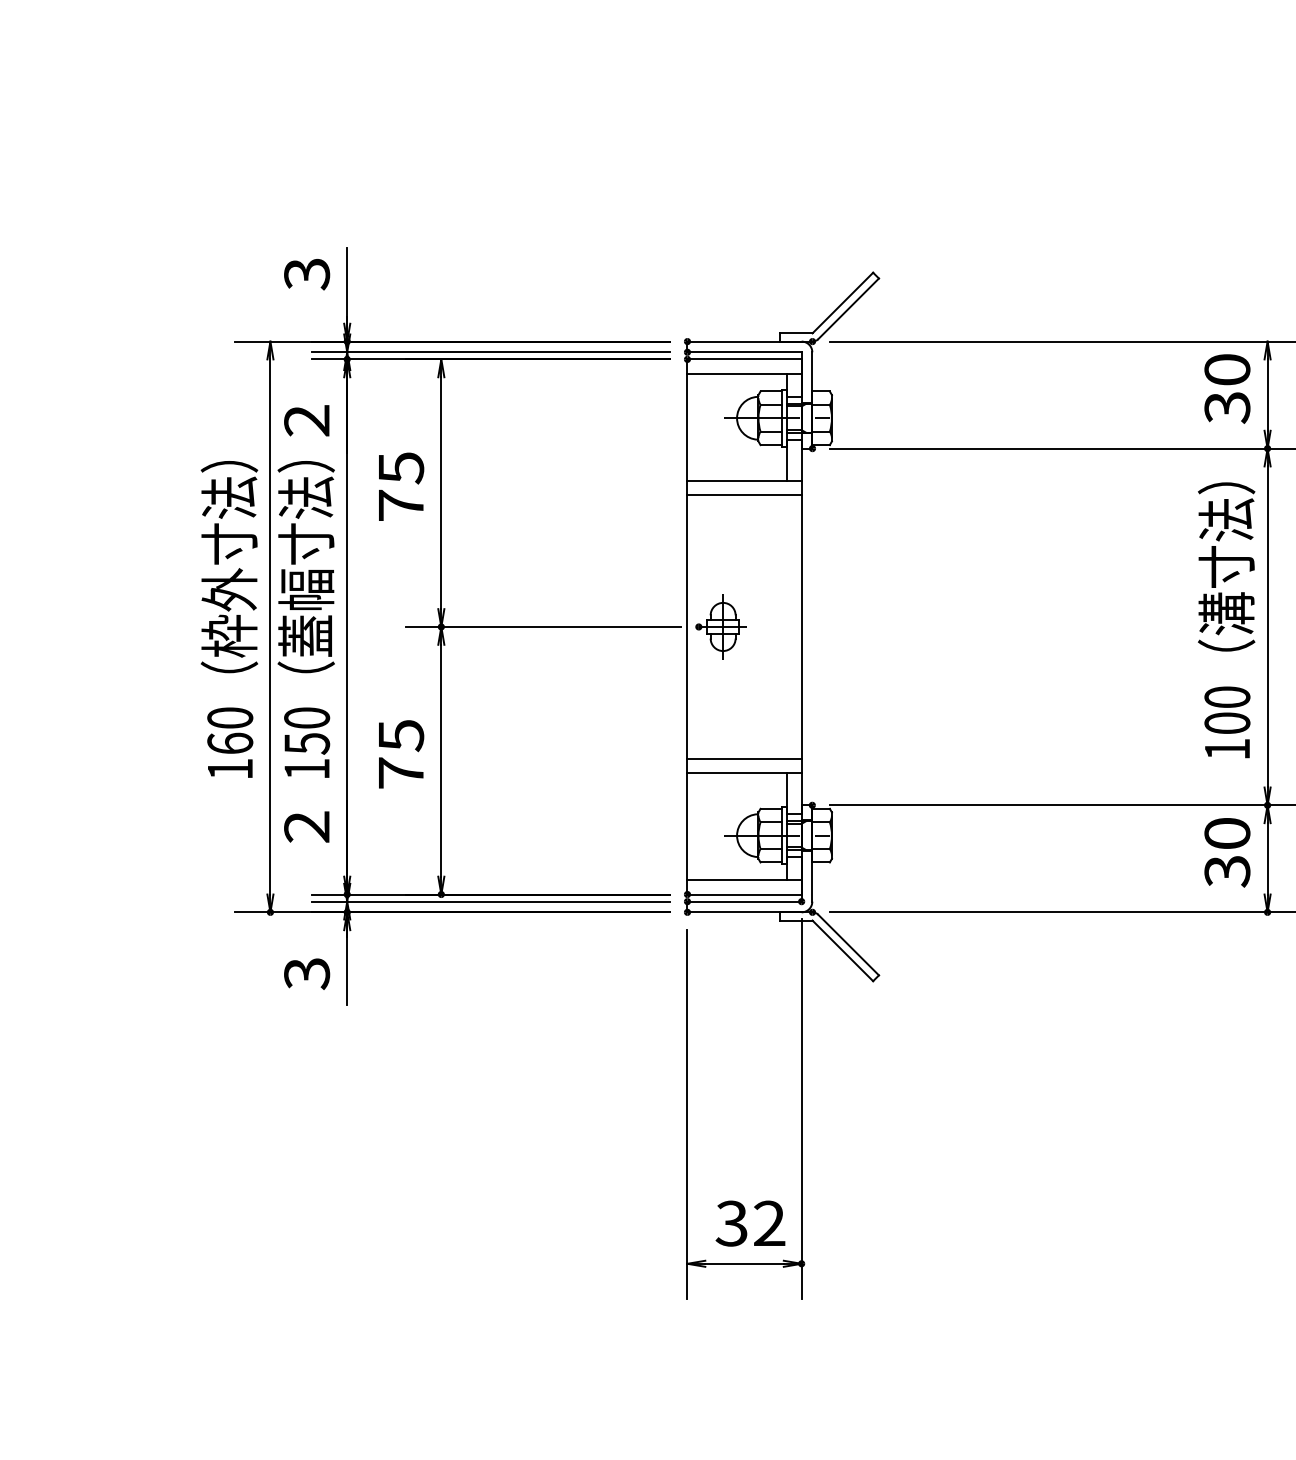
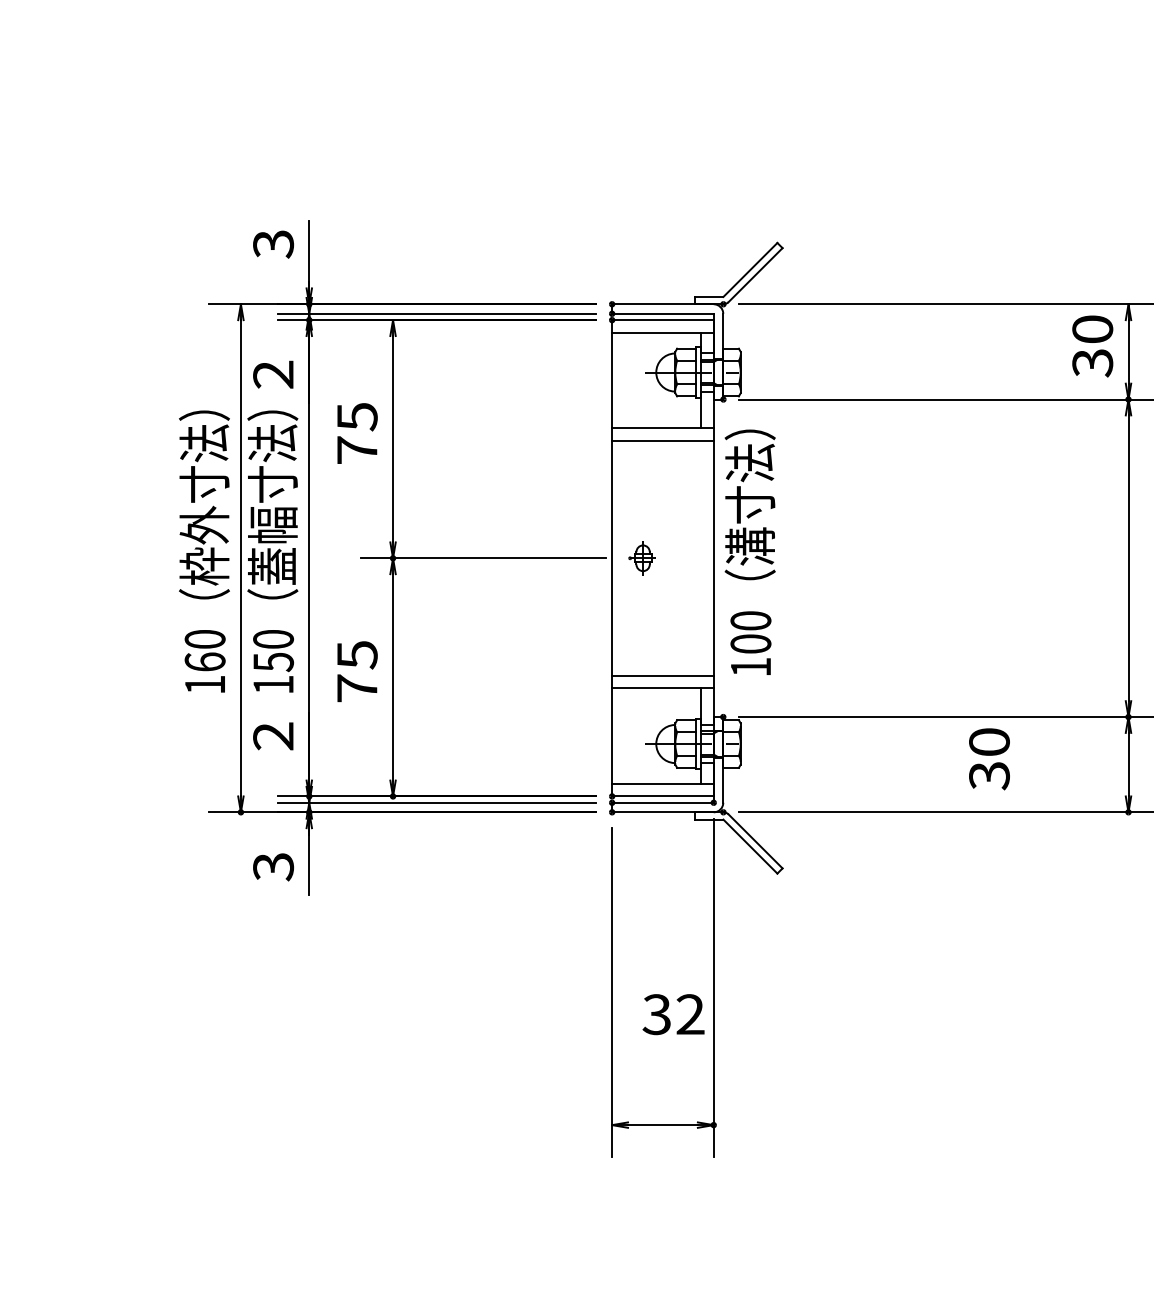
text: (1226, 620) -> (750, 552), moved
part: (720, 626) -> (641, 557), size x0.6
text: (1227, 852) -> (989, 759), moved
text: (750, 1223) -> (673, 1014), moved

